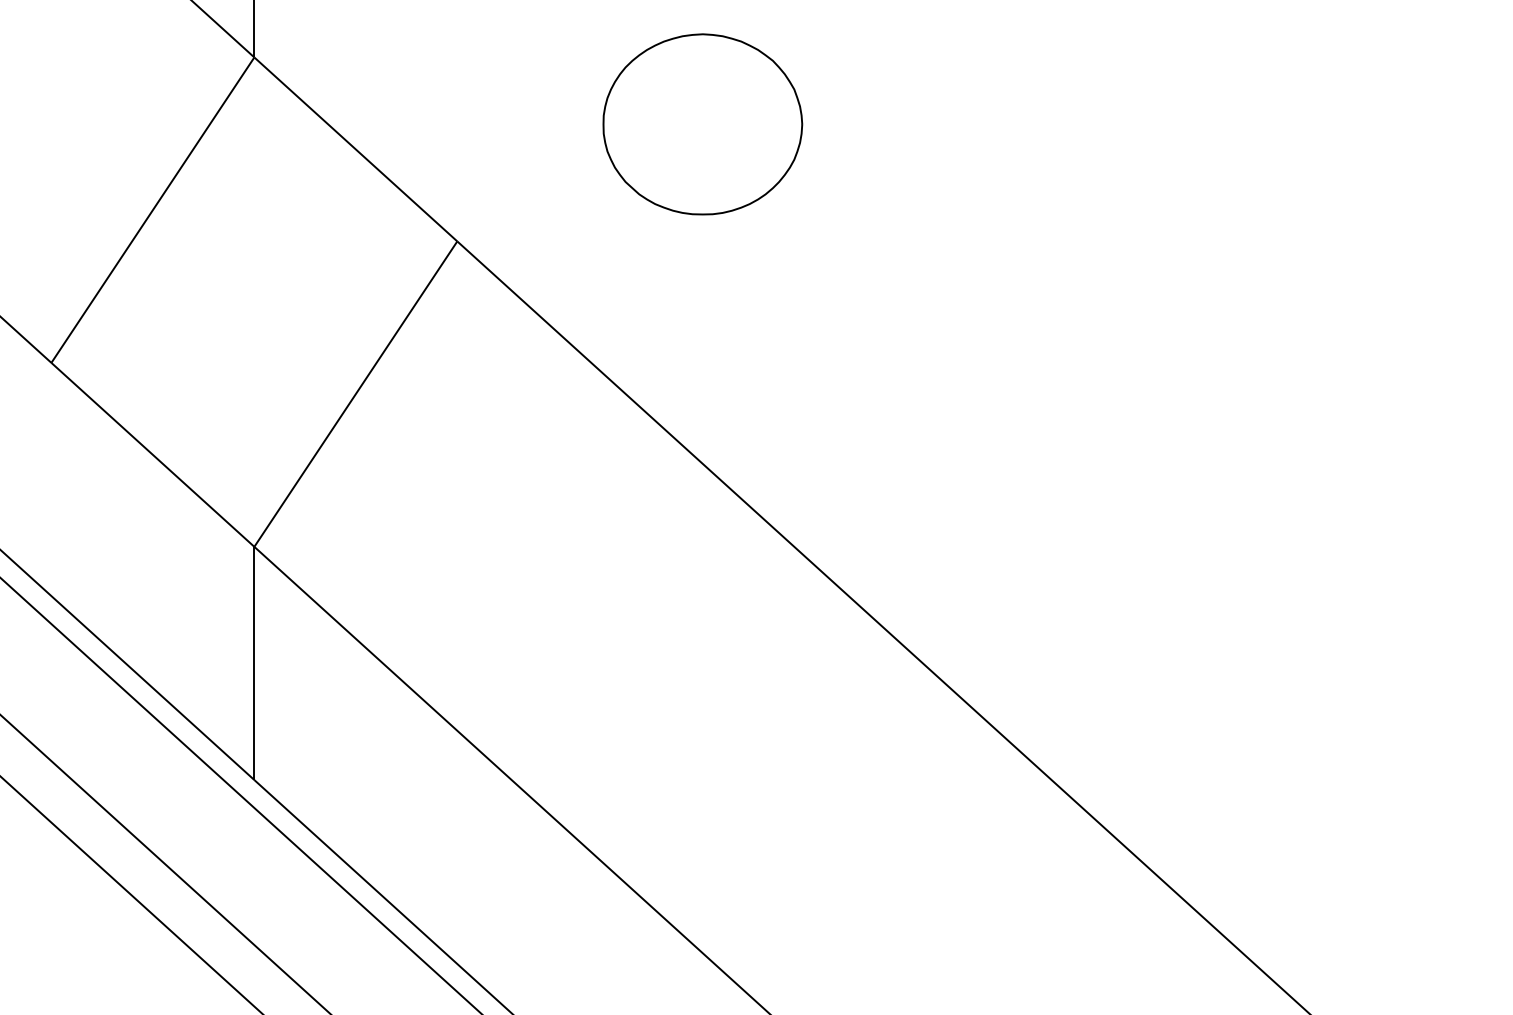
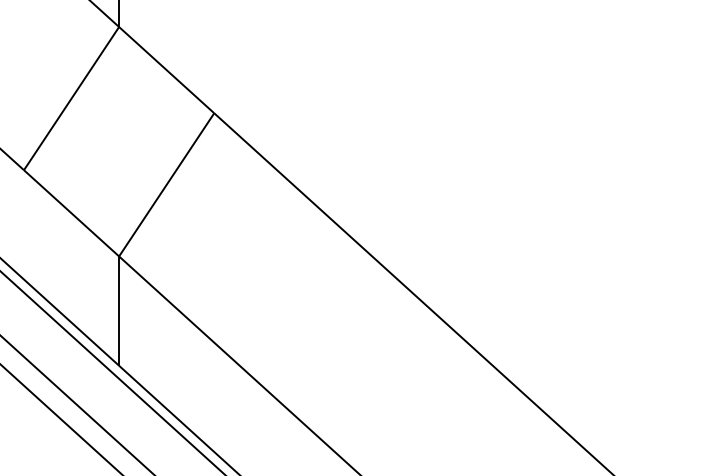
part: (701, 124) -> (328, 58), removed

